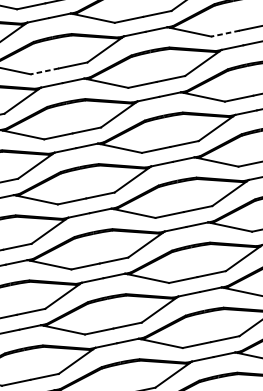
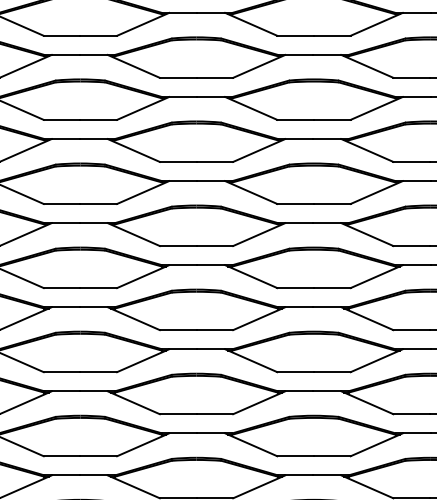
line: (225, 33) -> (411, 77), dashed -> solid
line: (44, 71) -> (177, 77), dashed -> solid

